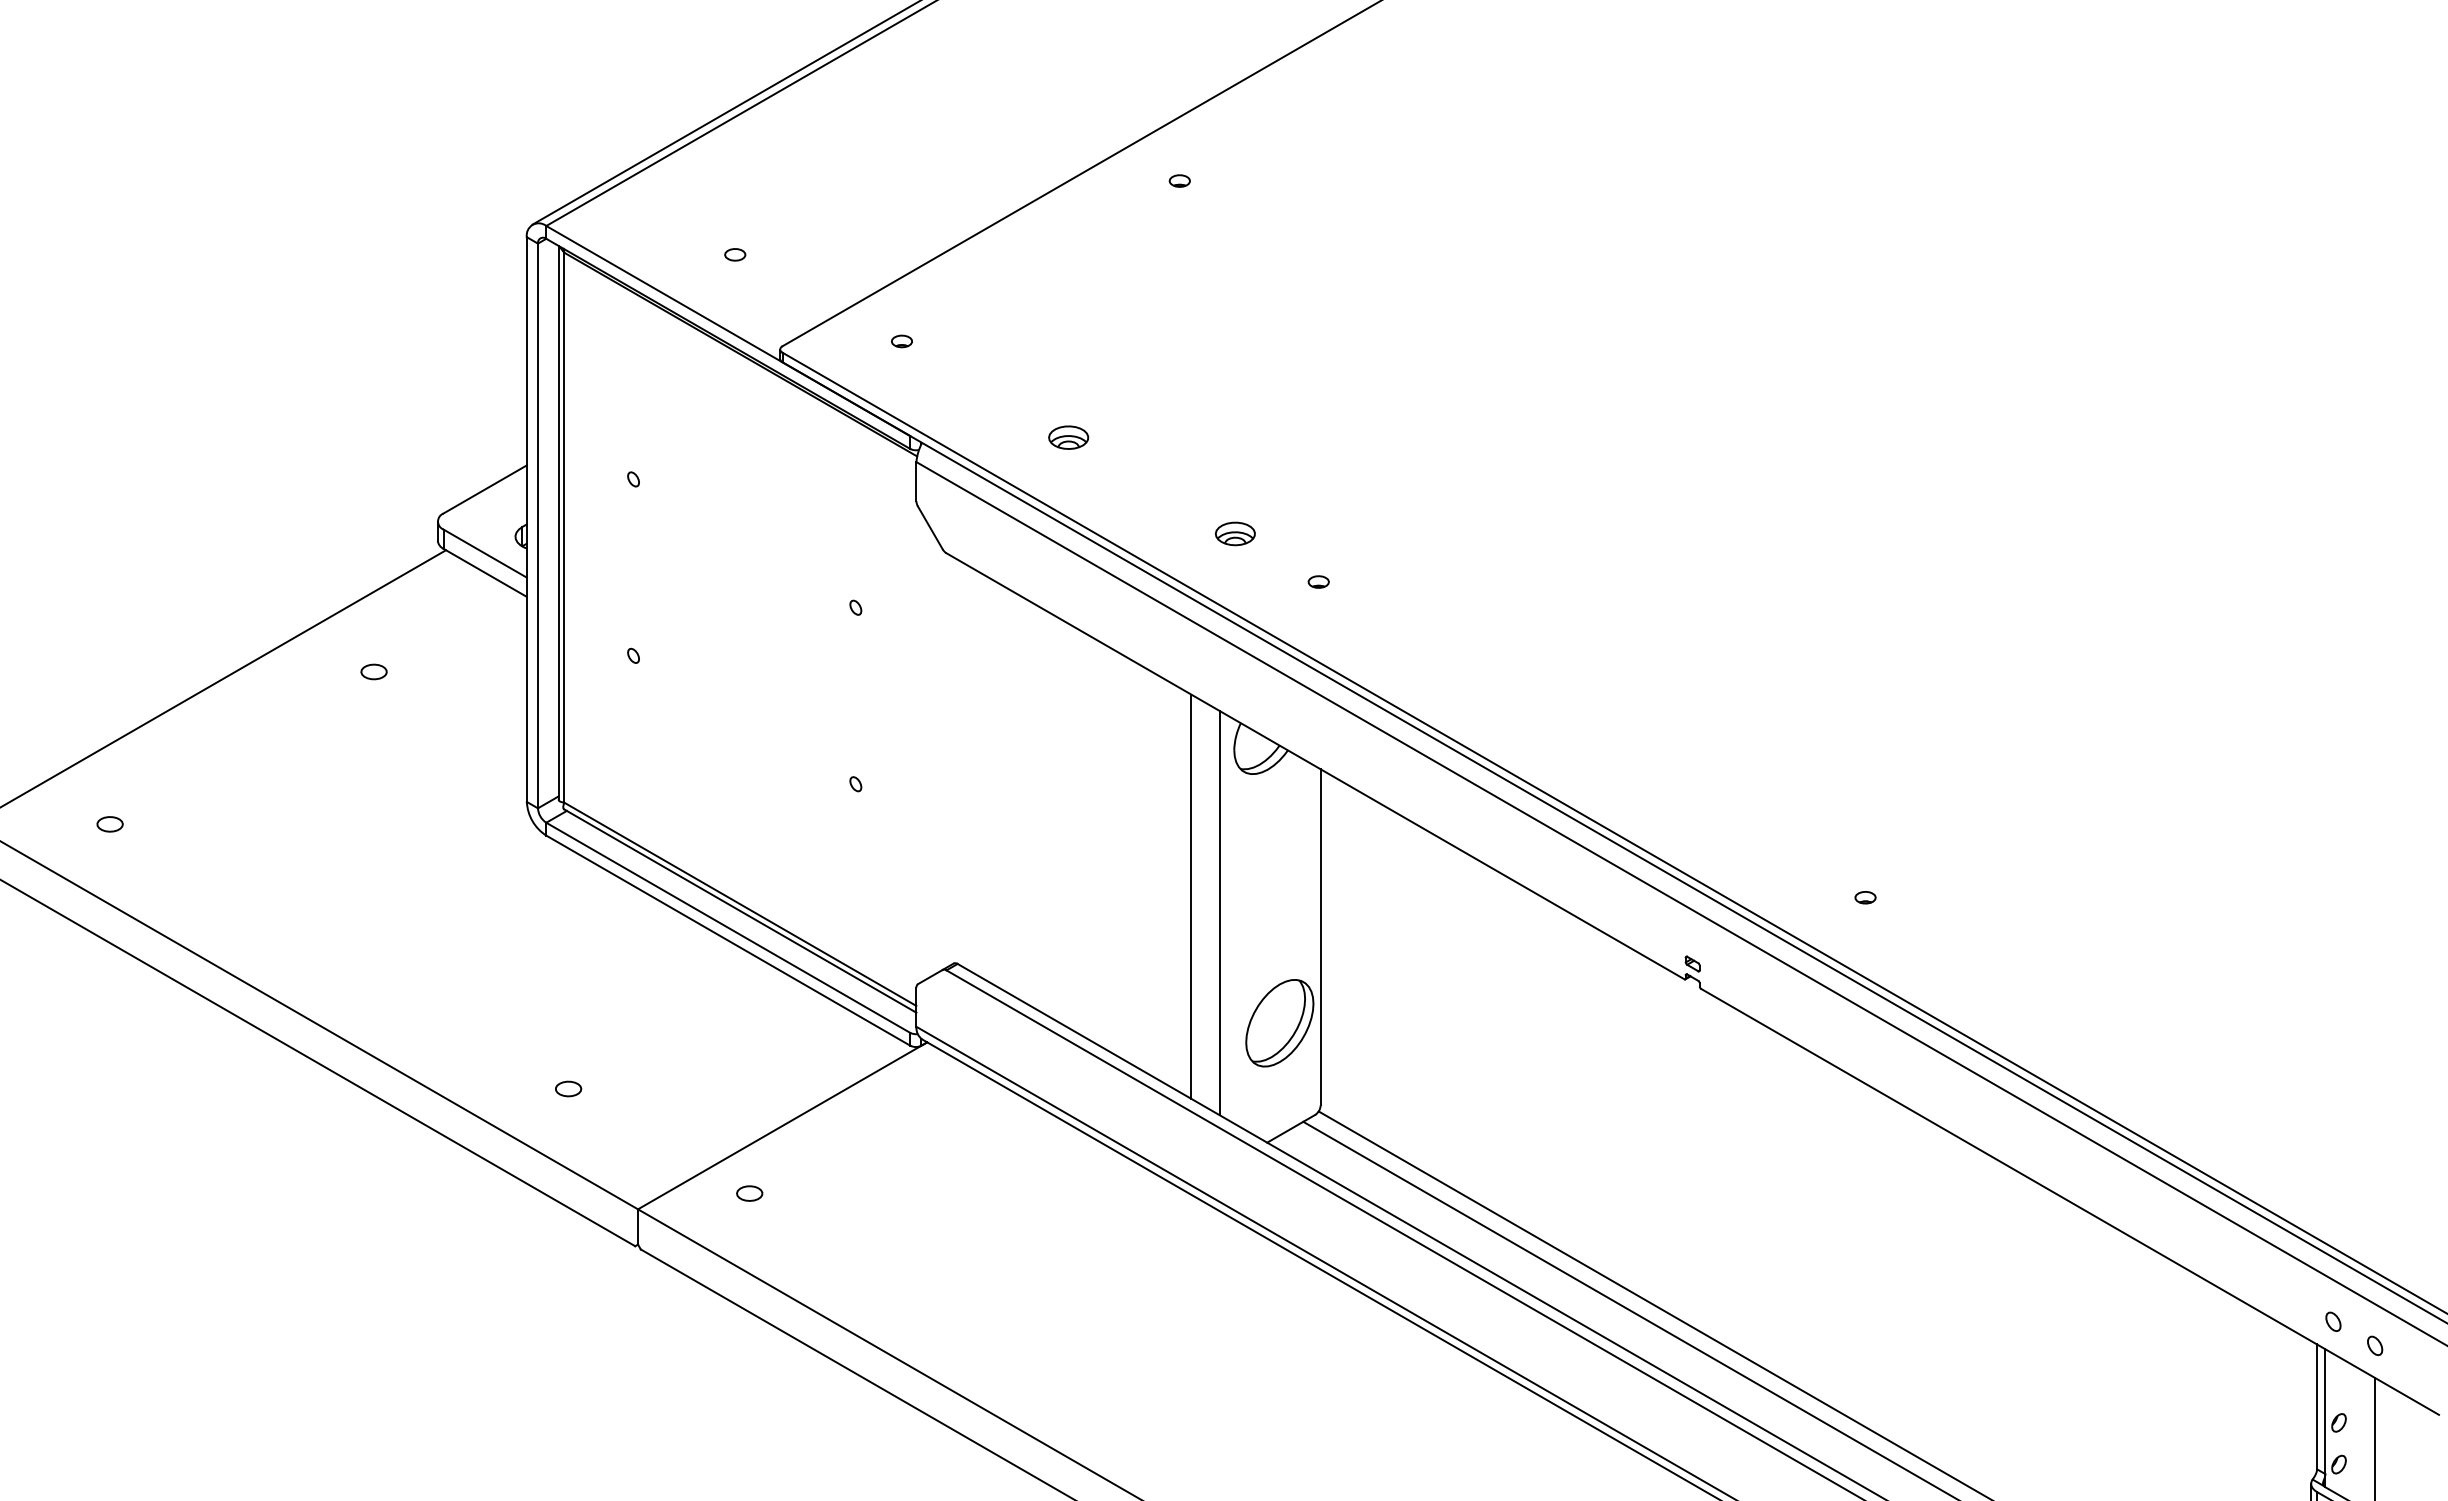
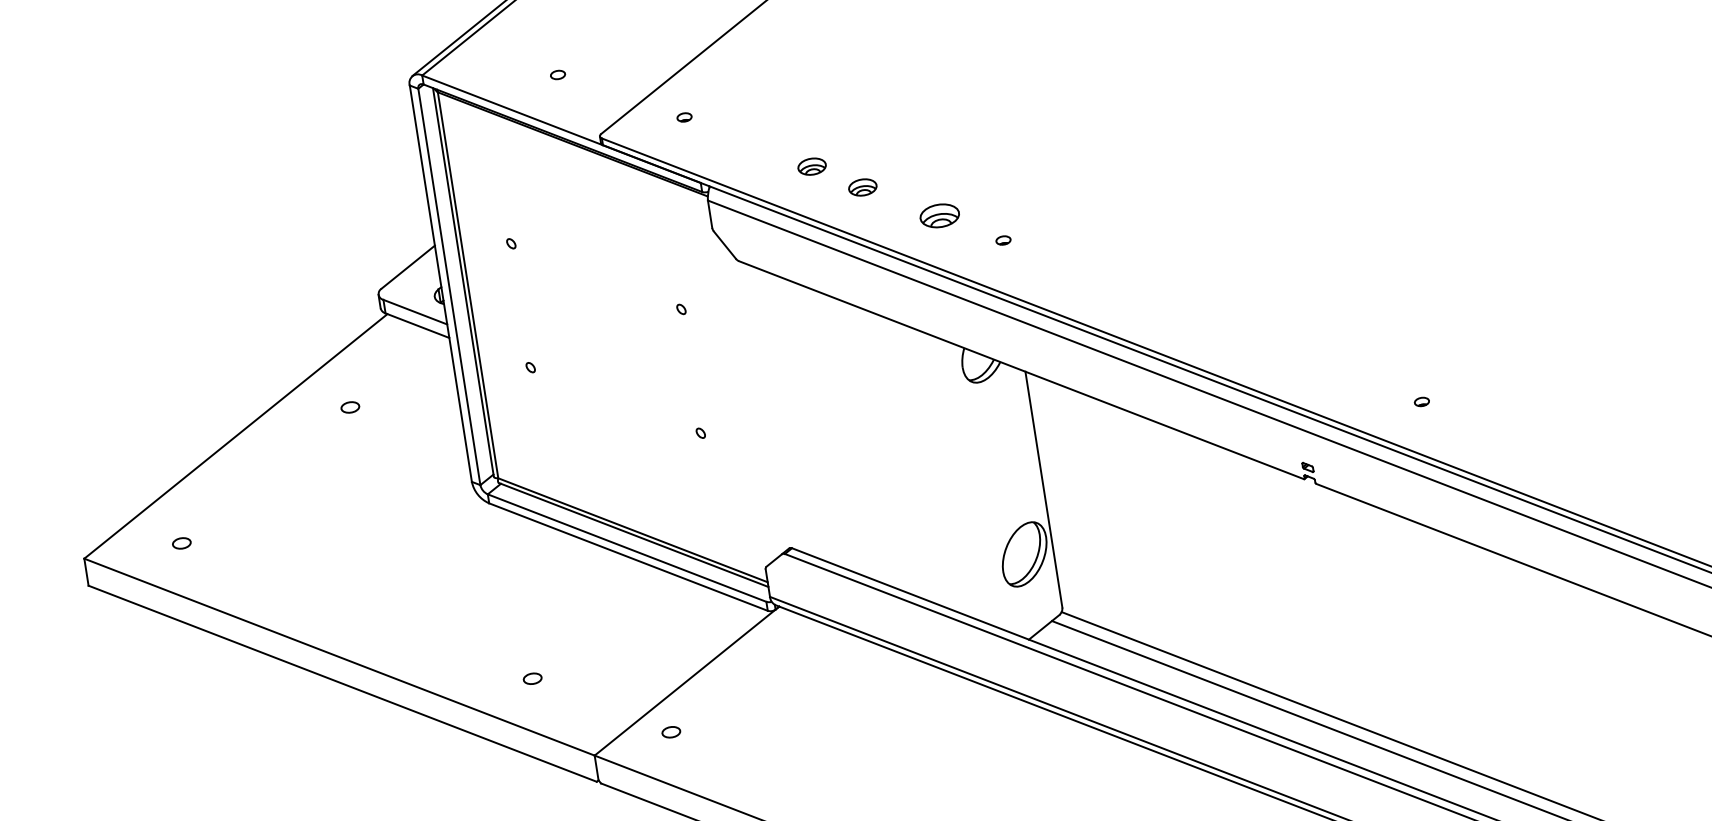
part: (1134, 477) -> (862, 187), added
part: (1234, 533) -> (939, 215), size x1.4
line: (1191, 896) -> (948, 475), removed
line: (1219, 912) -> (970, 483), removed

